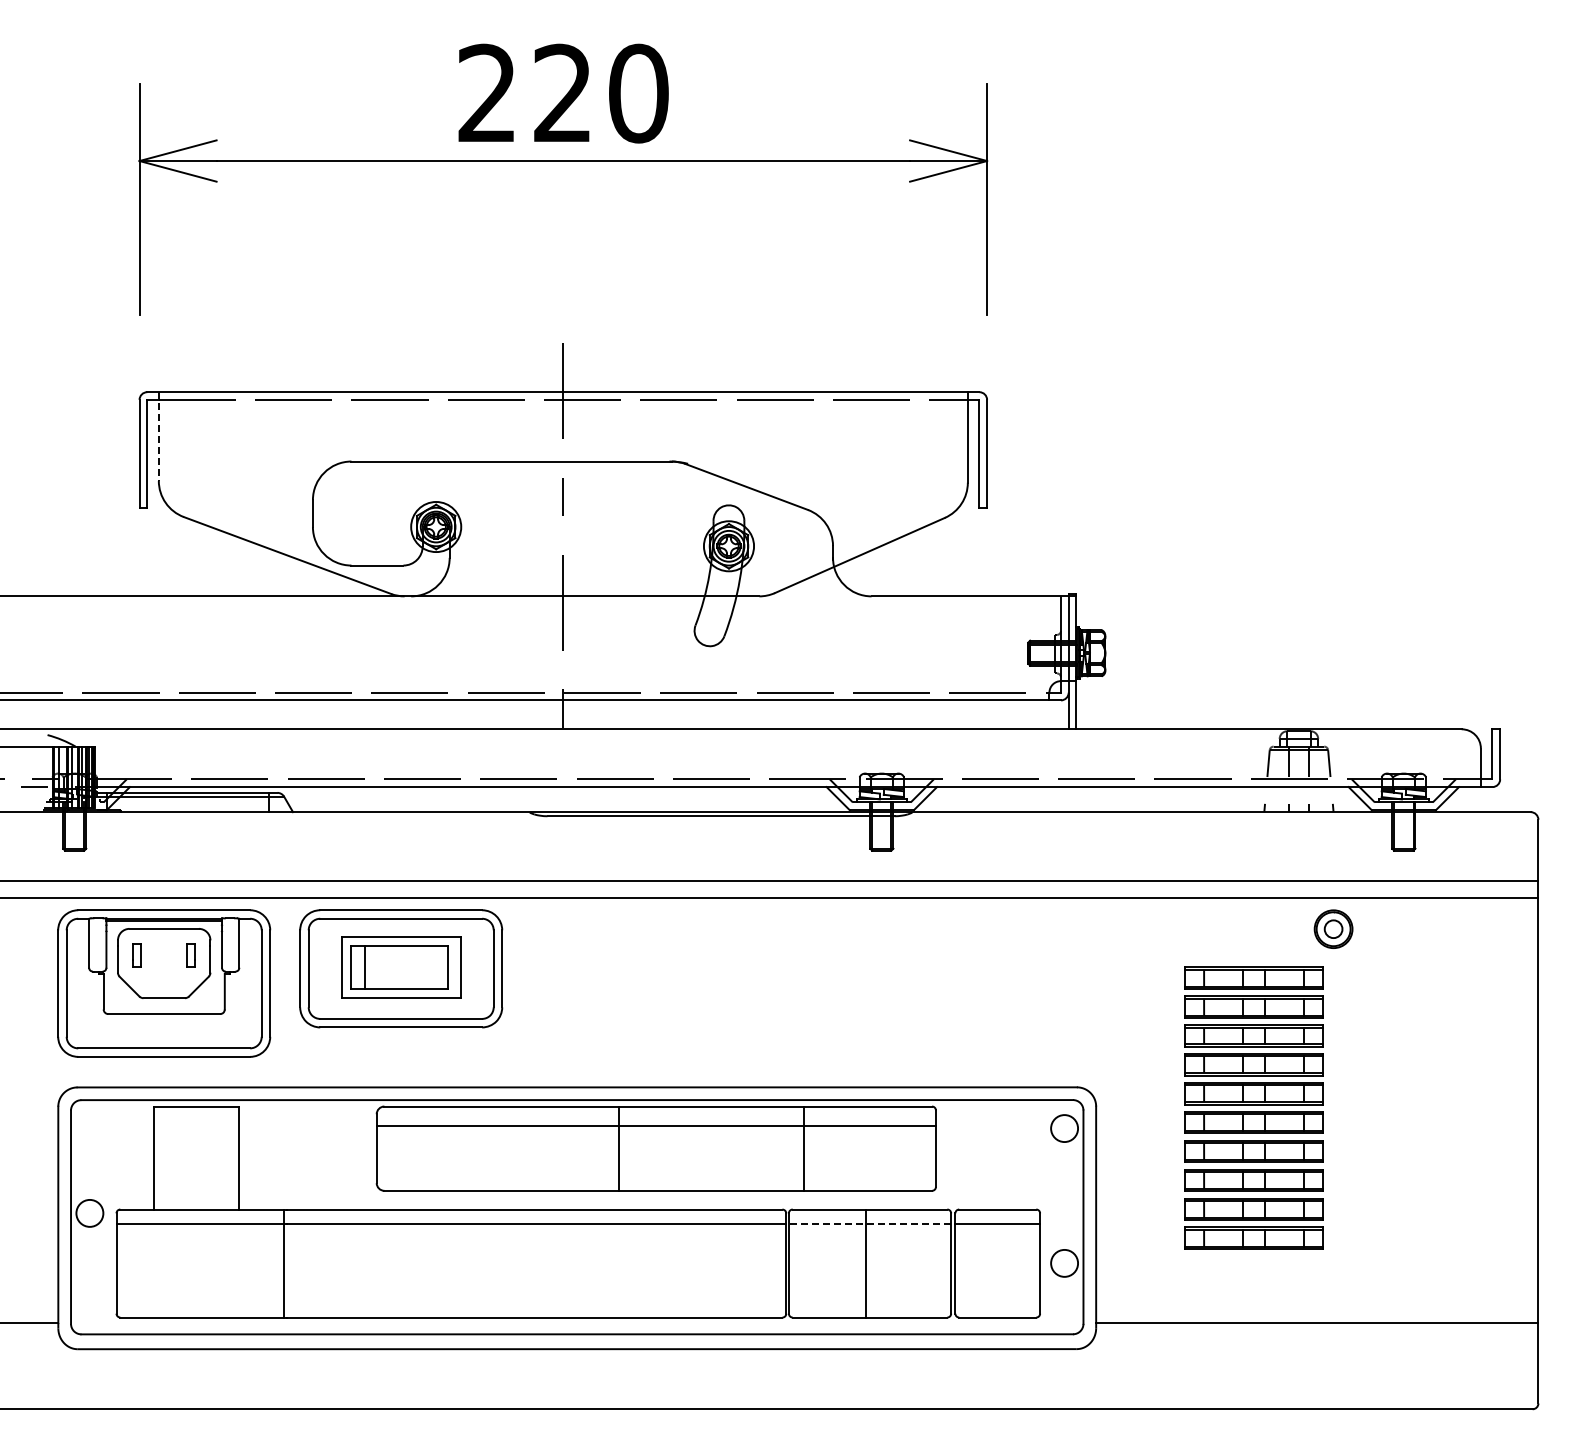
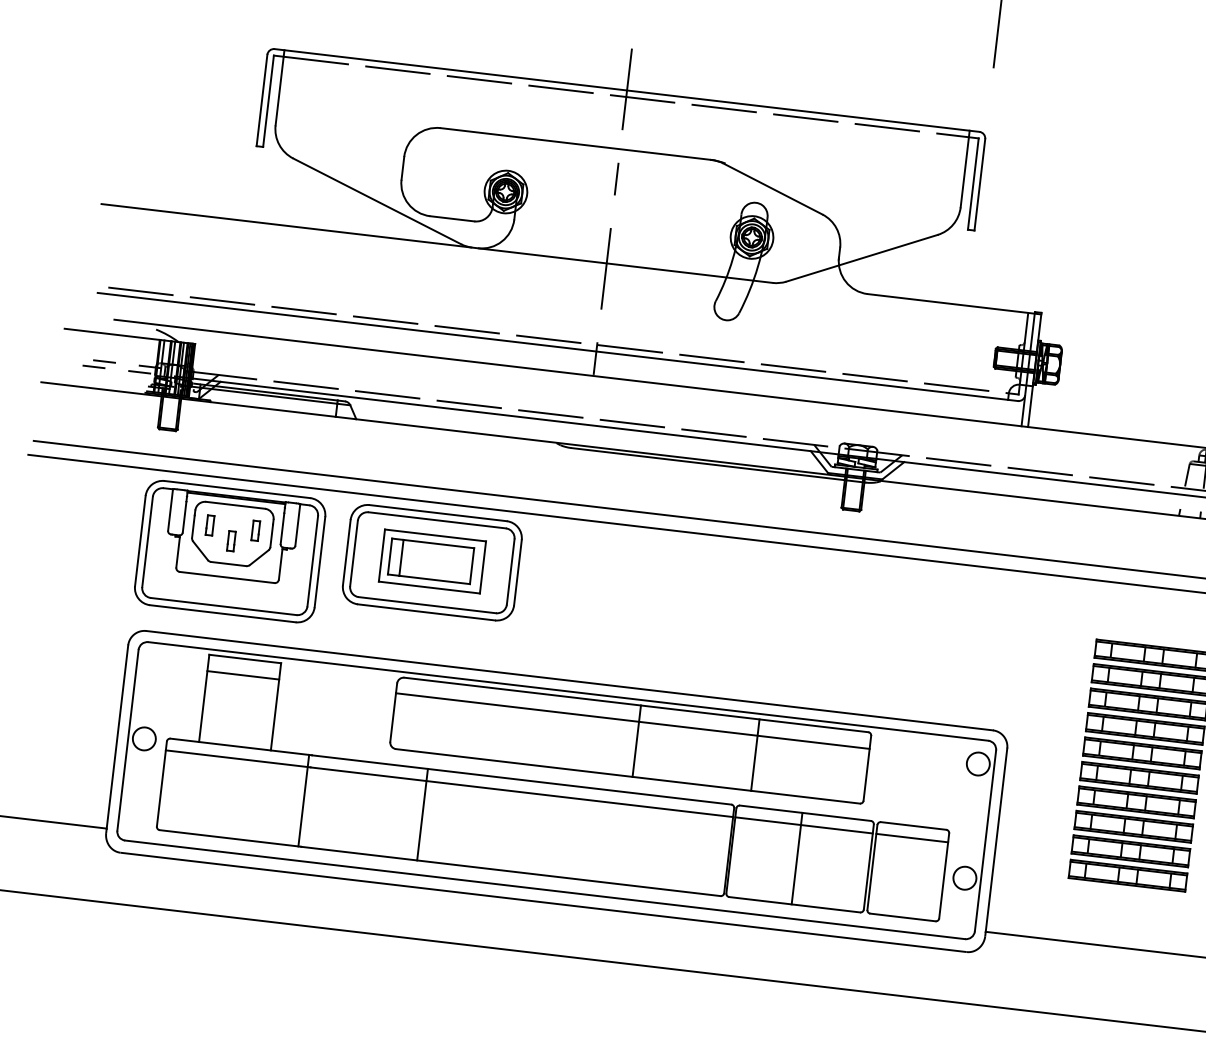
line: (158, 437) -> (279, 88), dashed -> solid
part: (163, 971) -> (230, 541), added
line: (196, 1125) -> (243, 675), added
line: (618, 1148) -> (636, 741), moved
line: (869, 1223) -> (803, 825), dashed -> solid
line: (424, 1263) -> (422, 814), added

